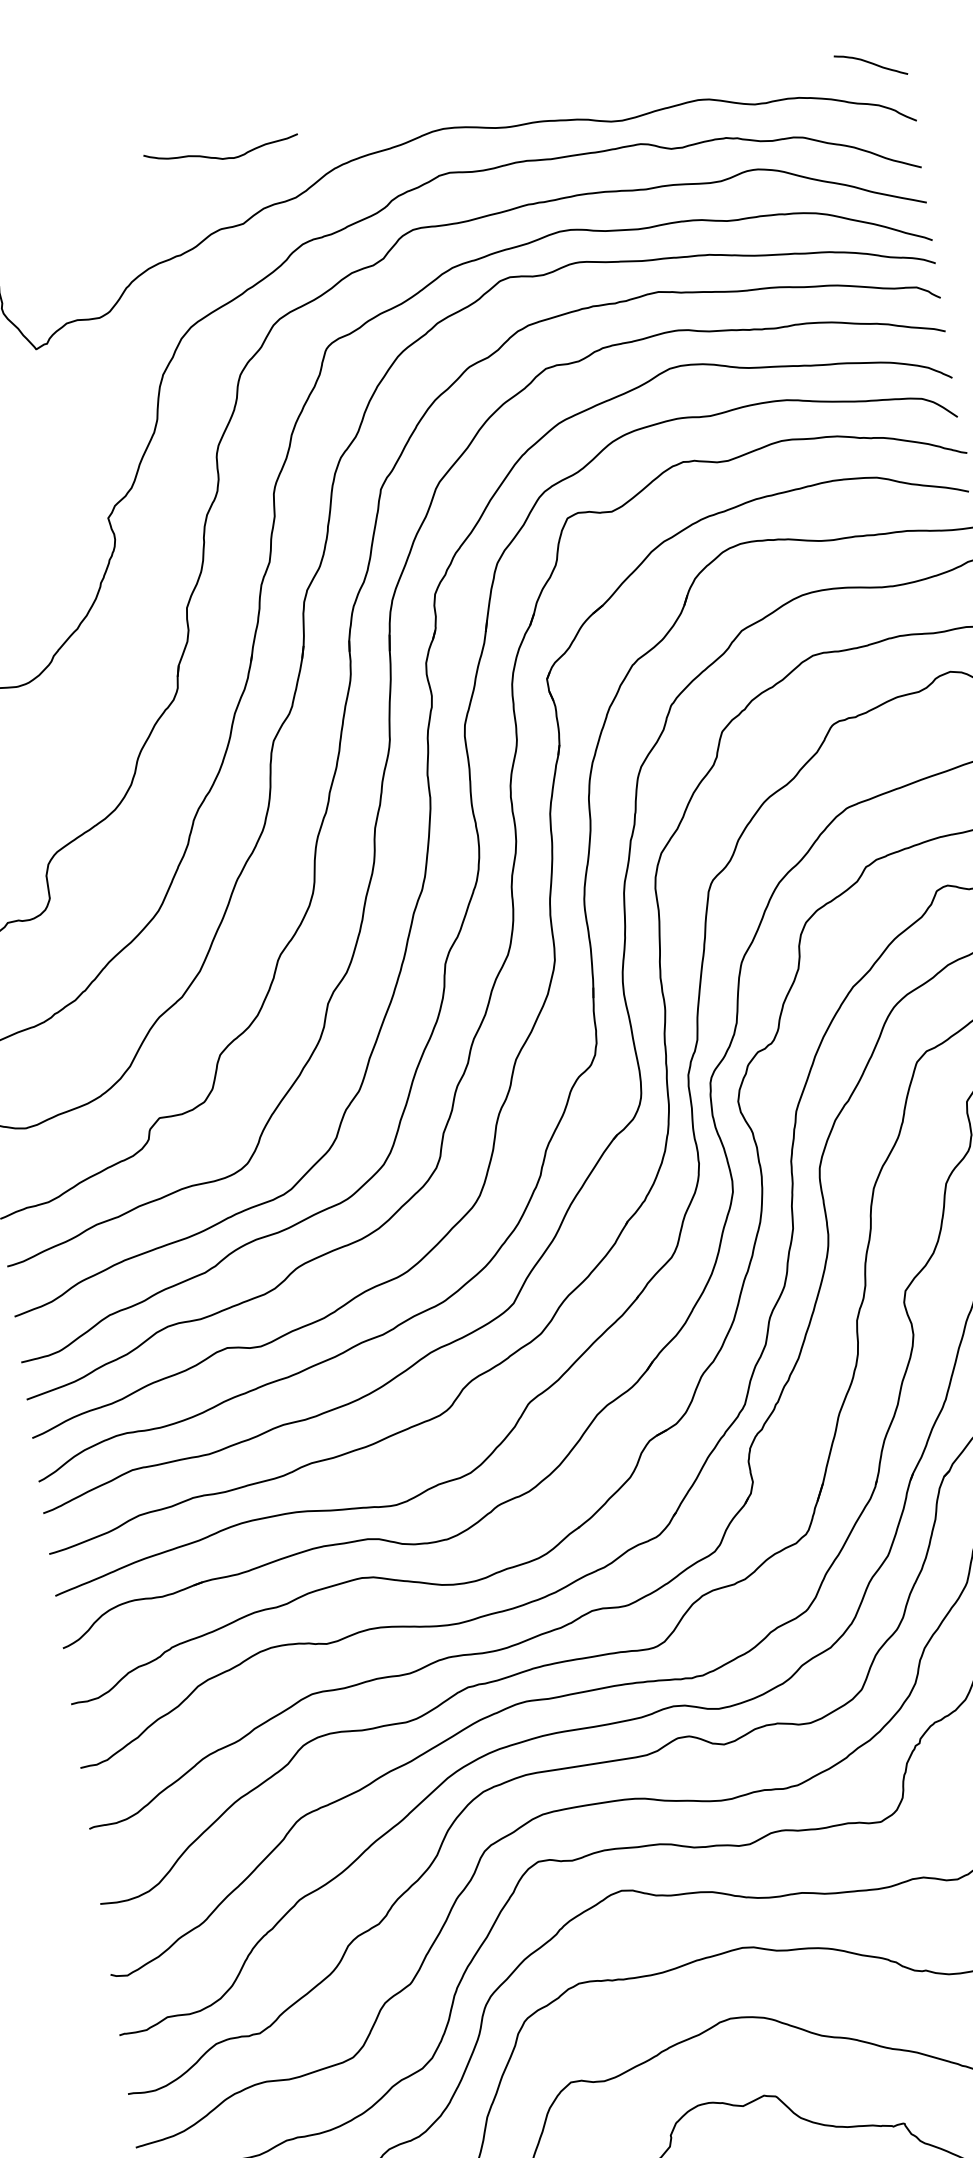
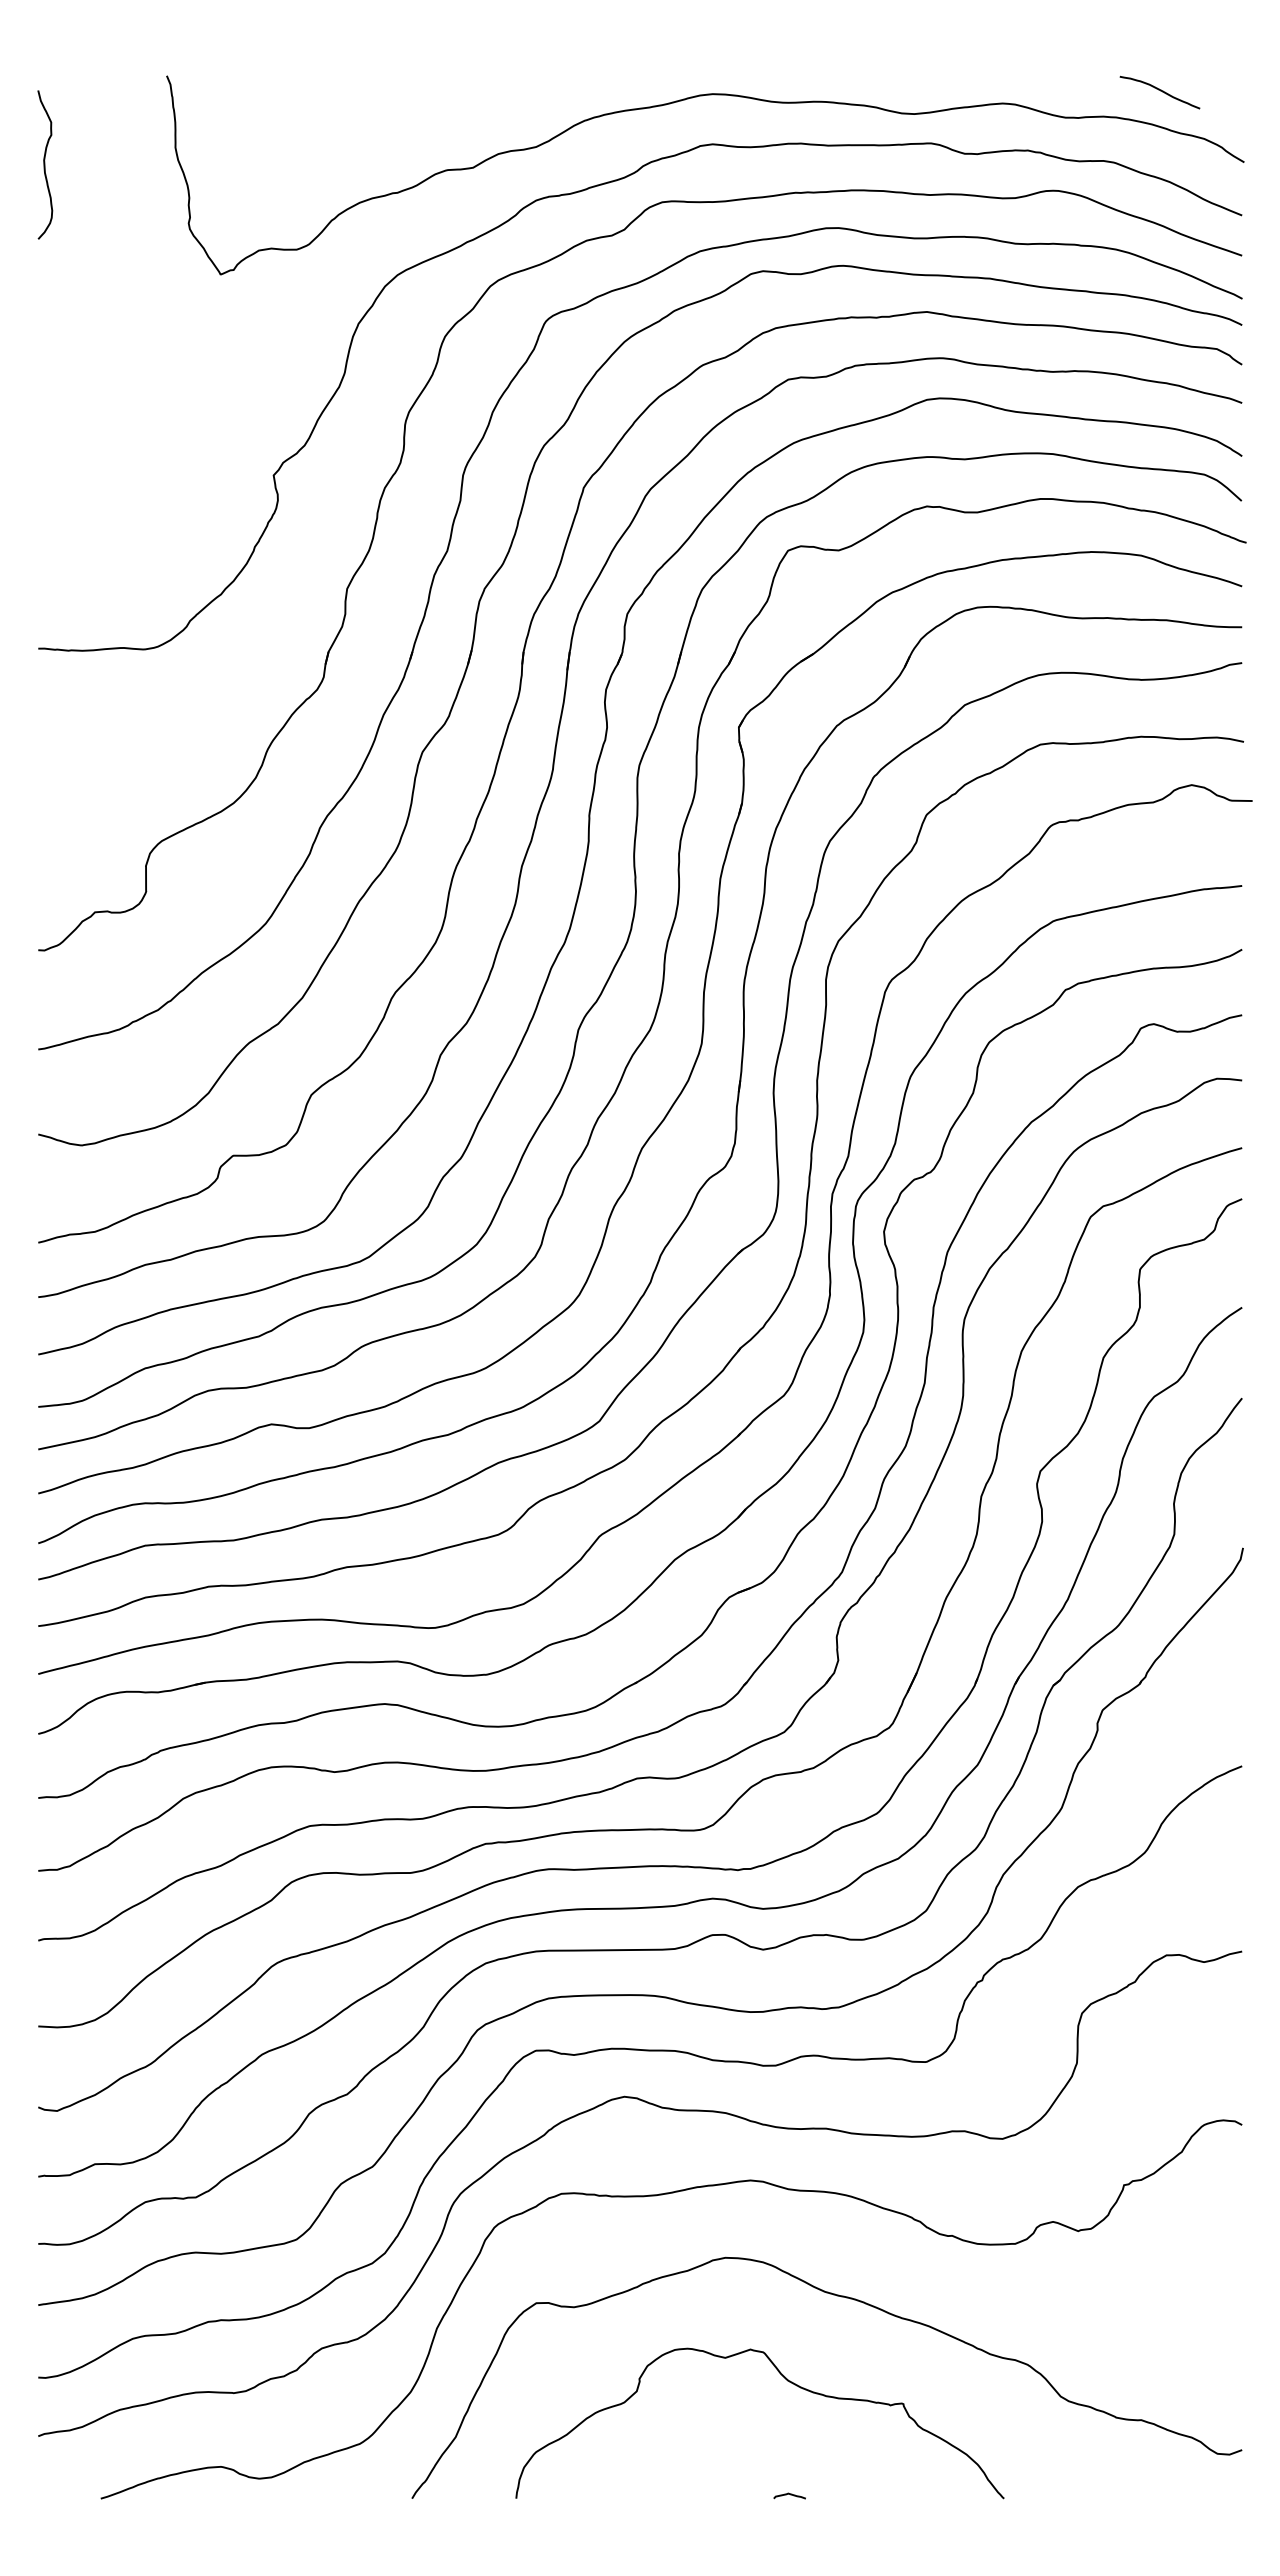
curve: (871, 64) -> (1160, 91), moved
curve: (219, 157) -> (457, 89), removed

